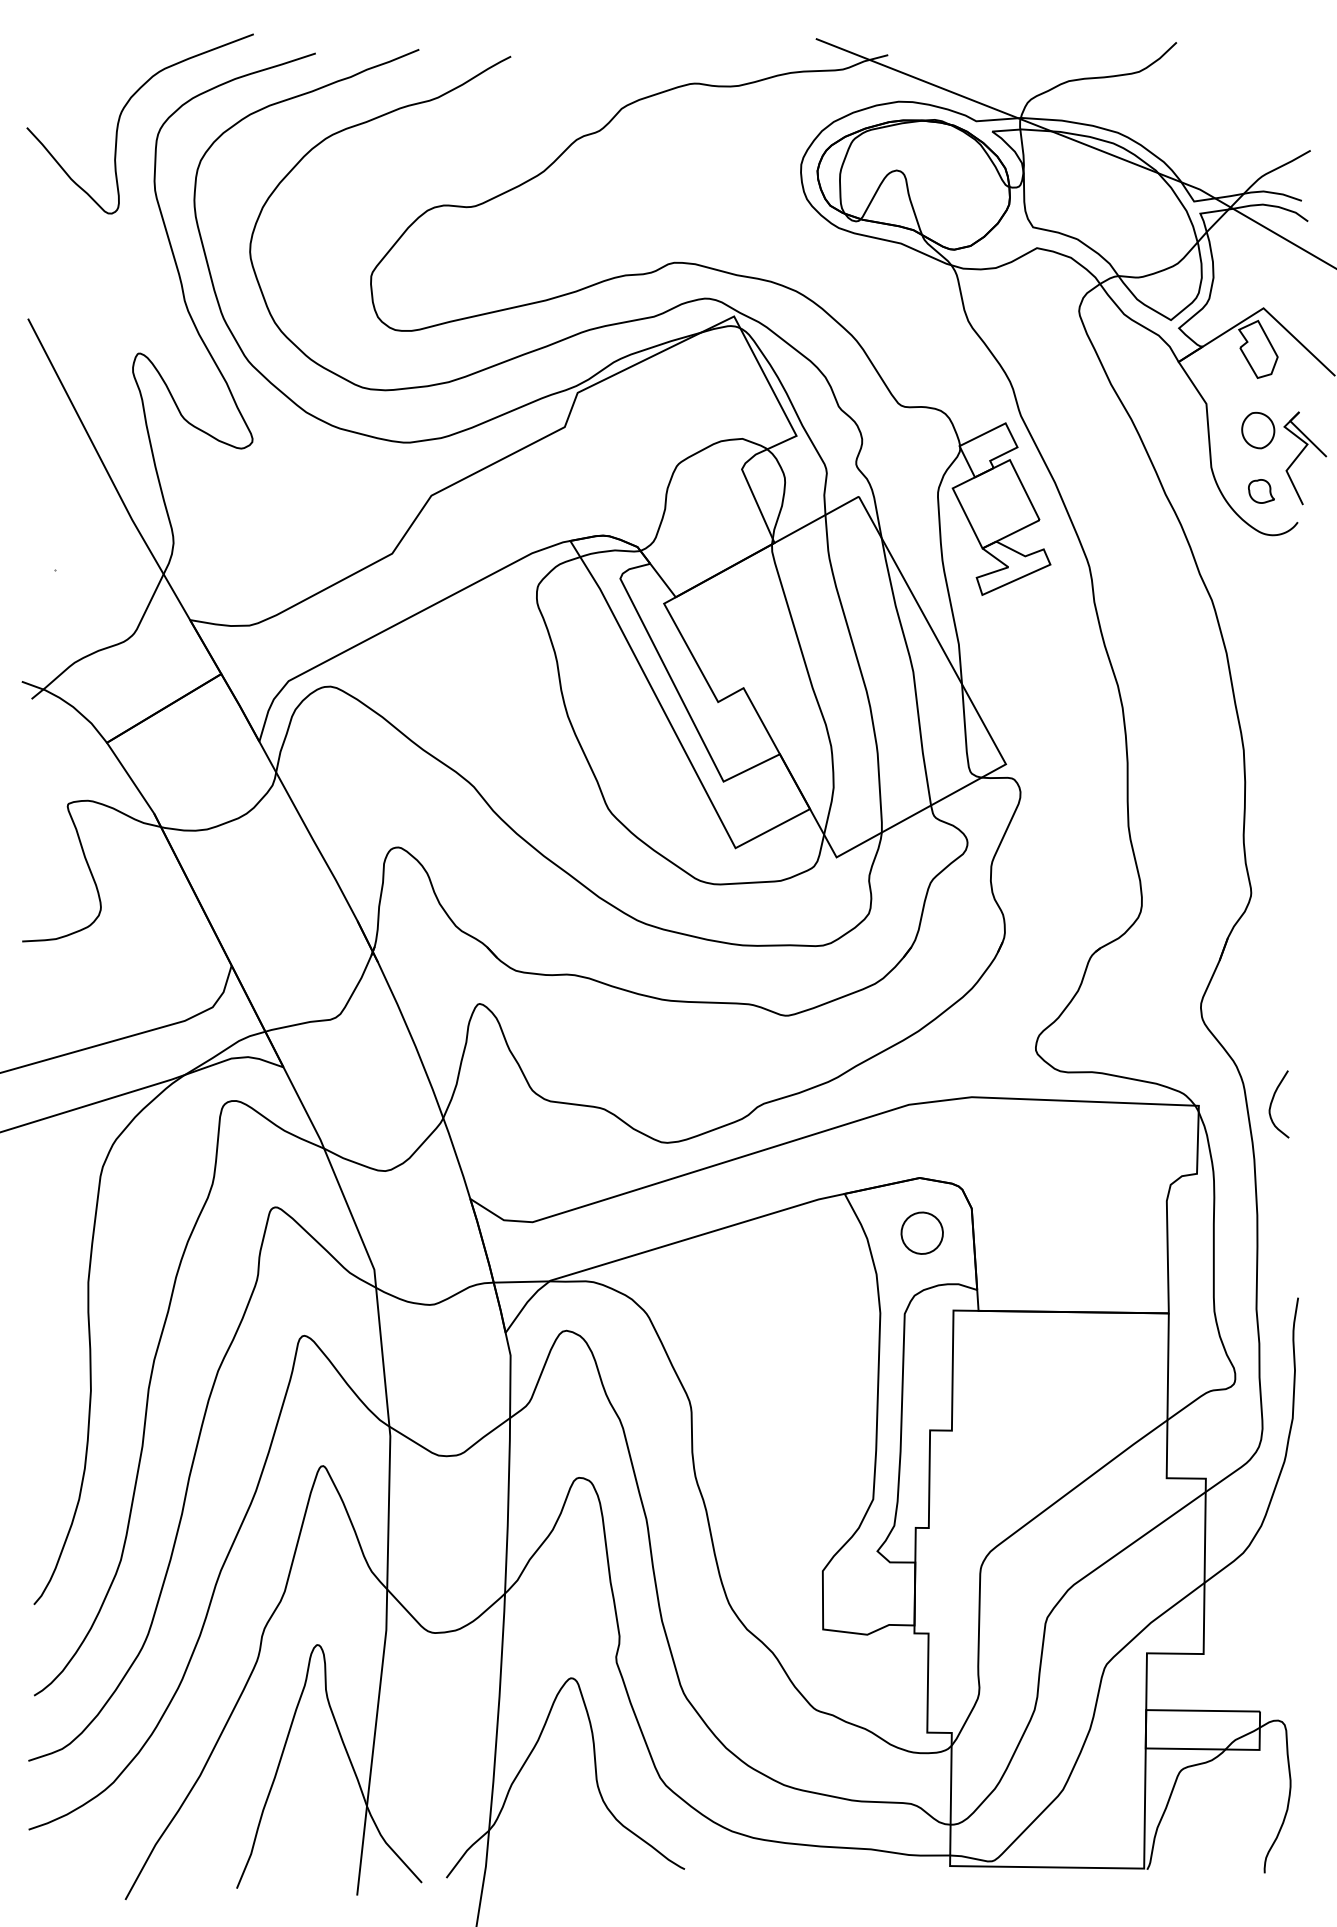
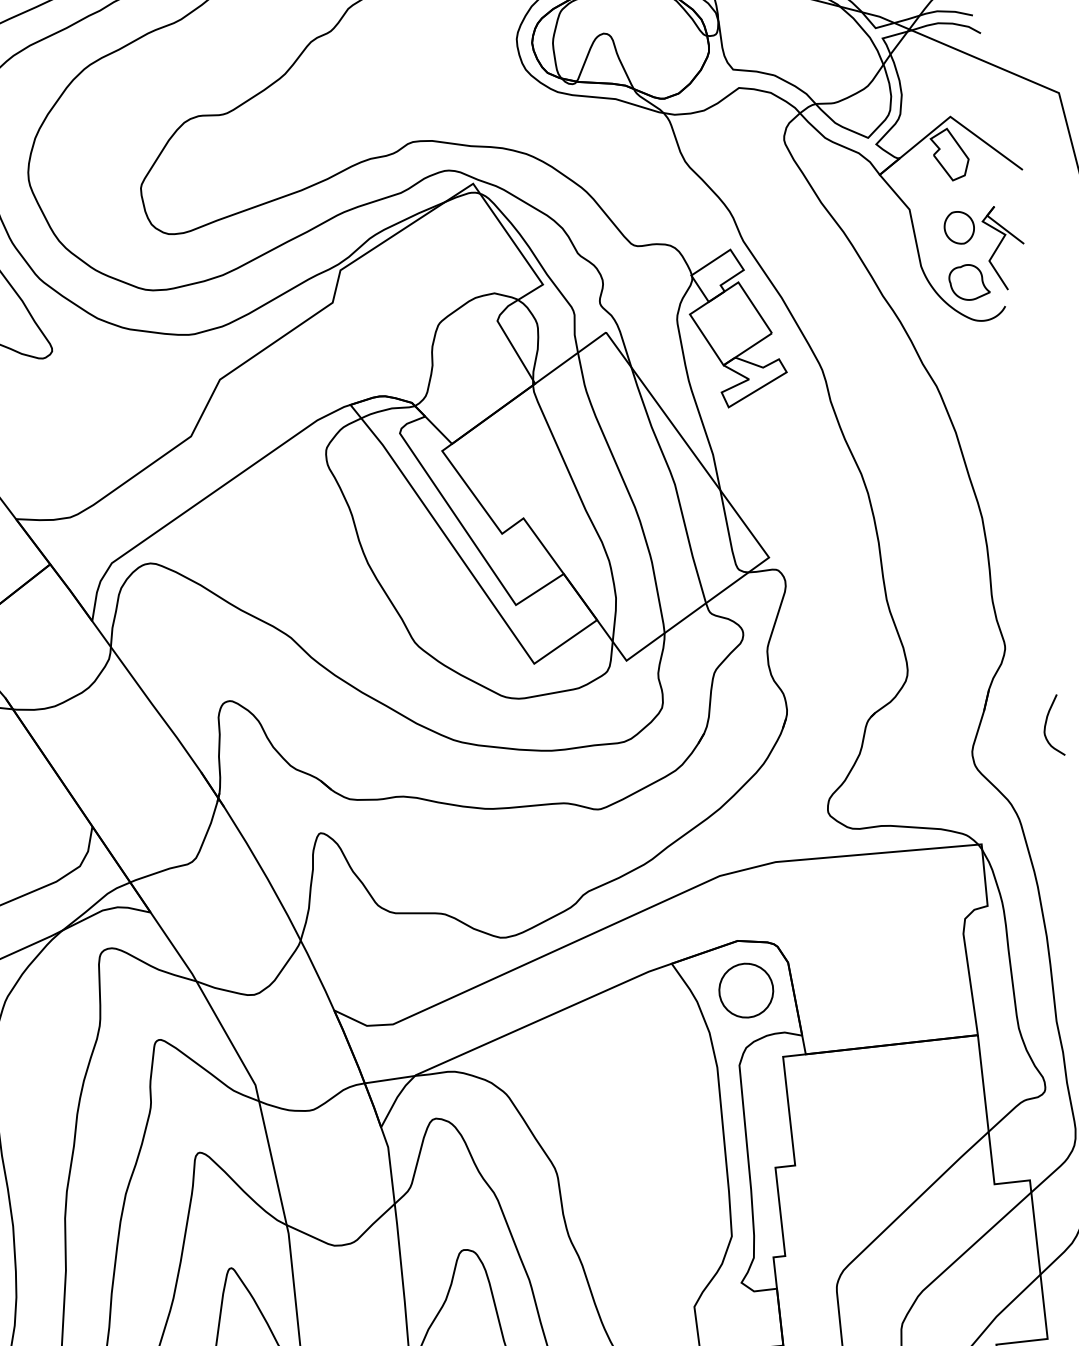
part: (1261, 491) -> (969, 282), size x1.67
curve: (1272, 1103) -> (1046, 725), moved
part: (921, 1232) -> (745, 989), size x1.43

